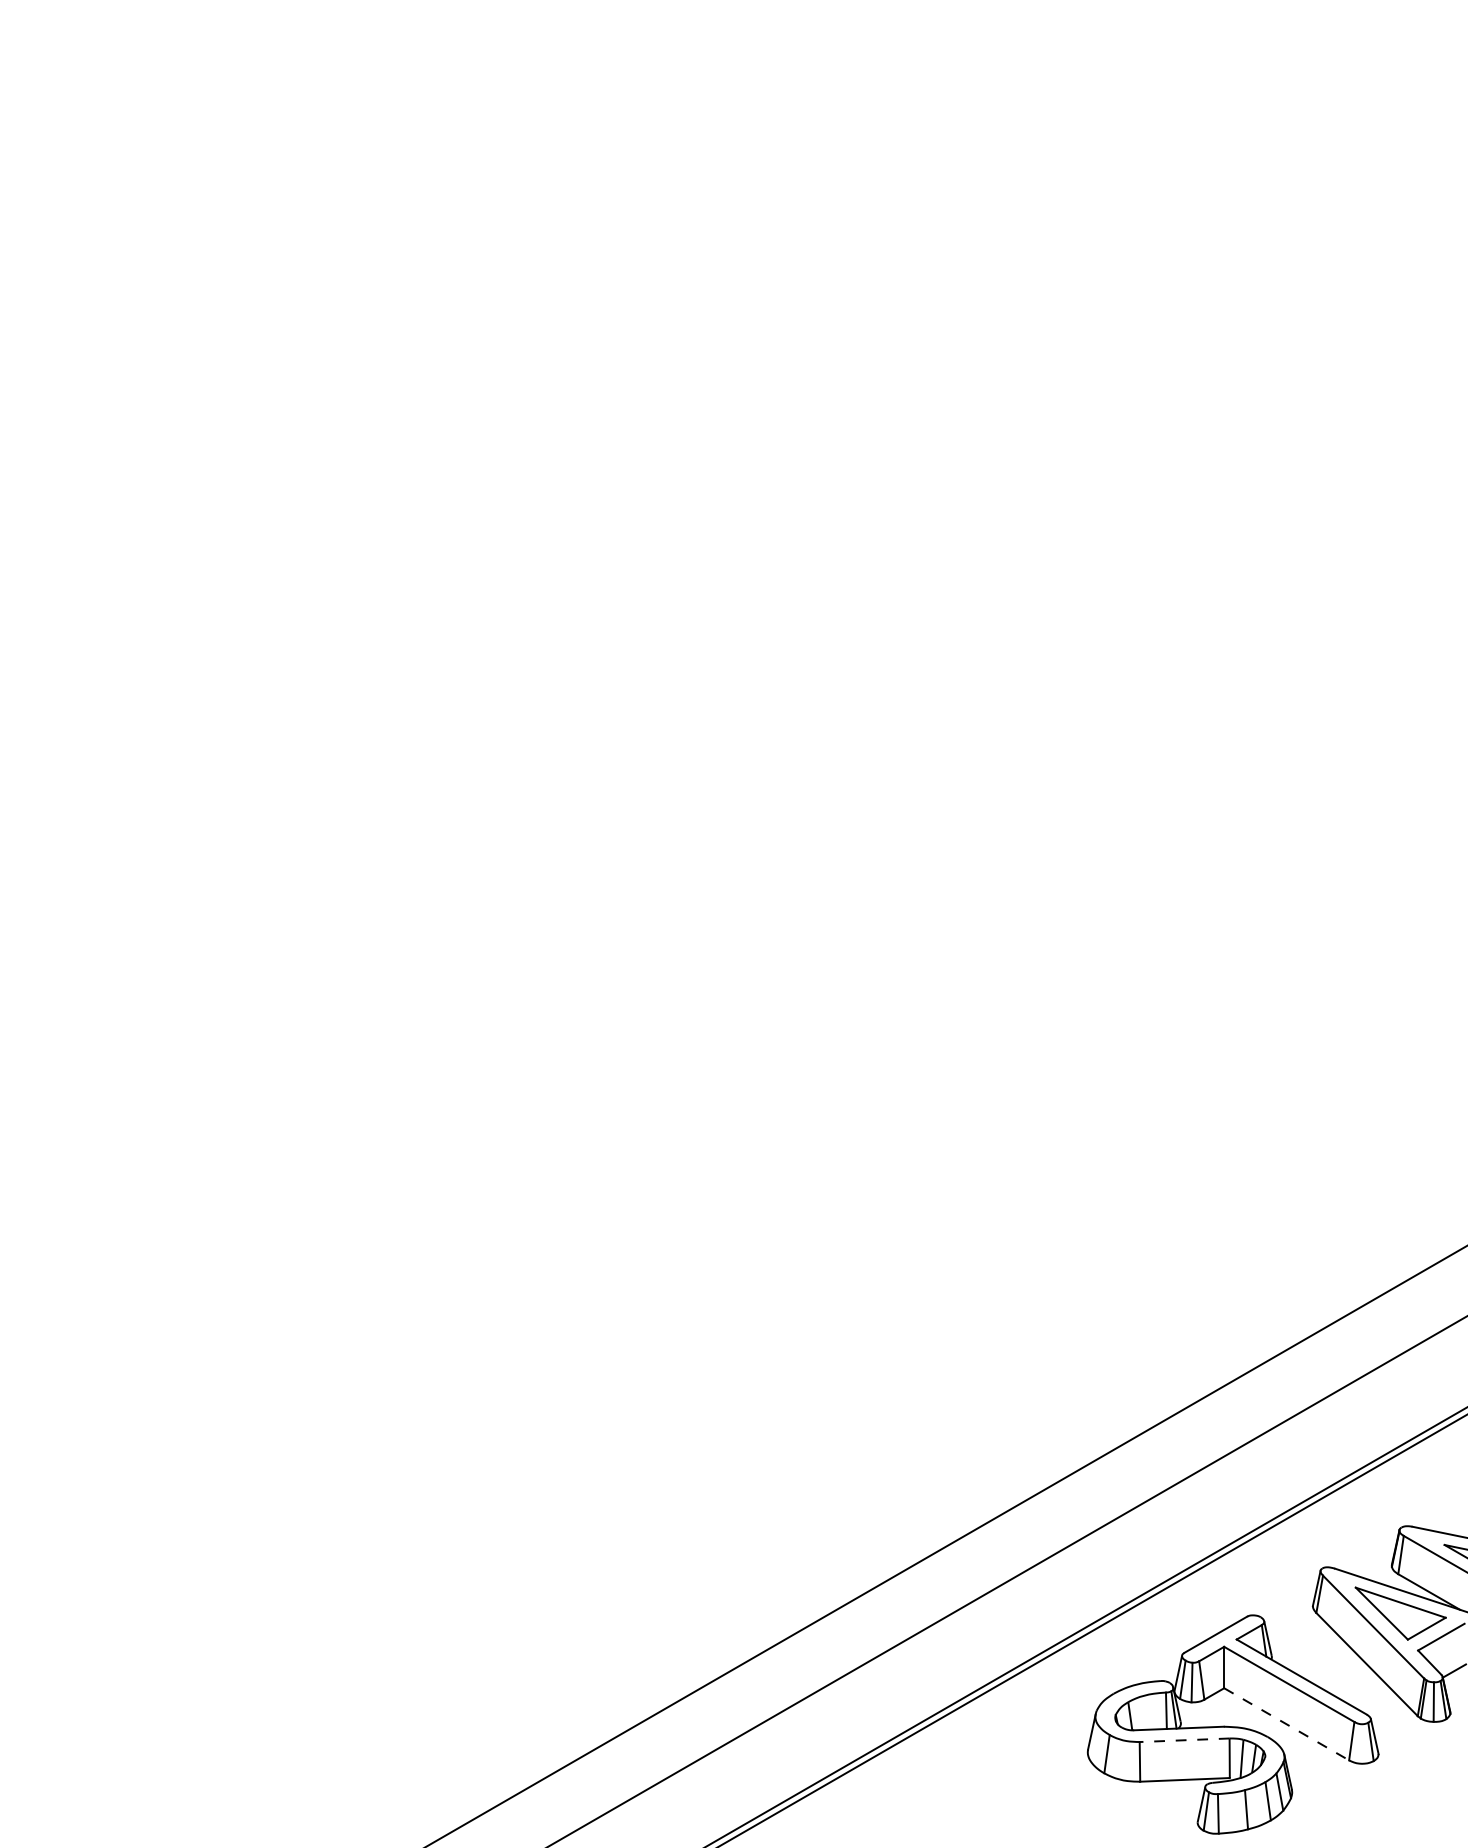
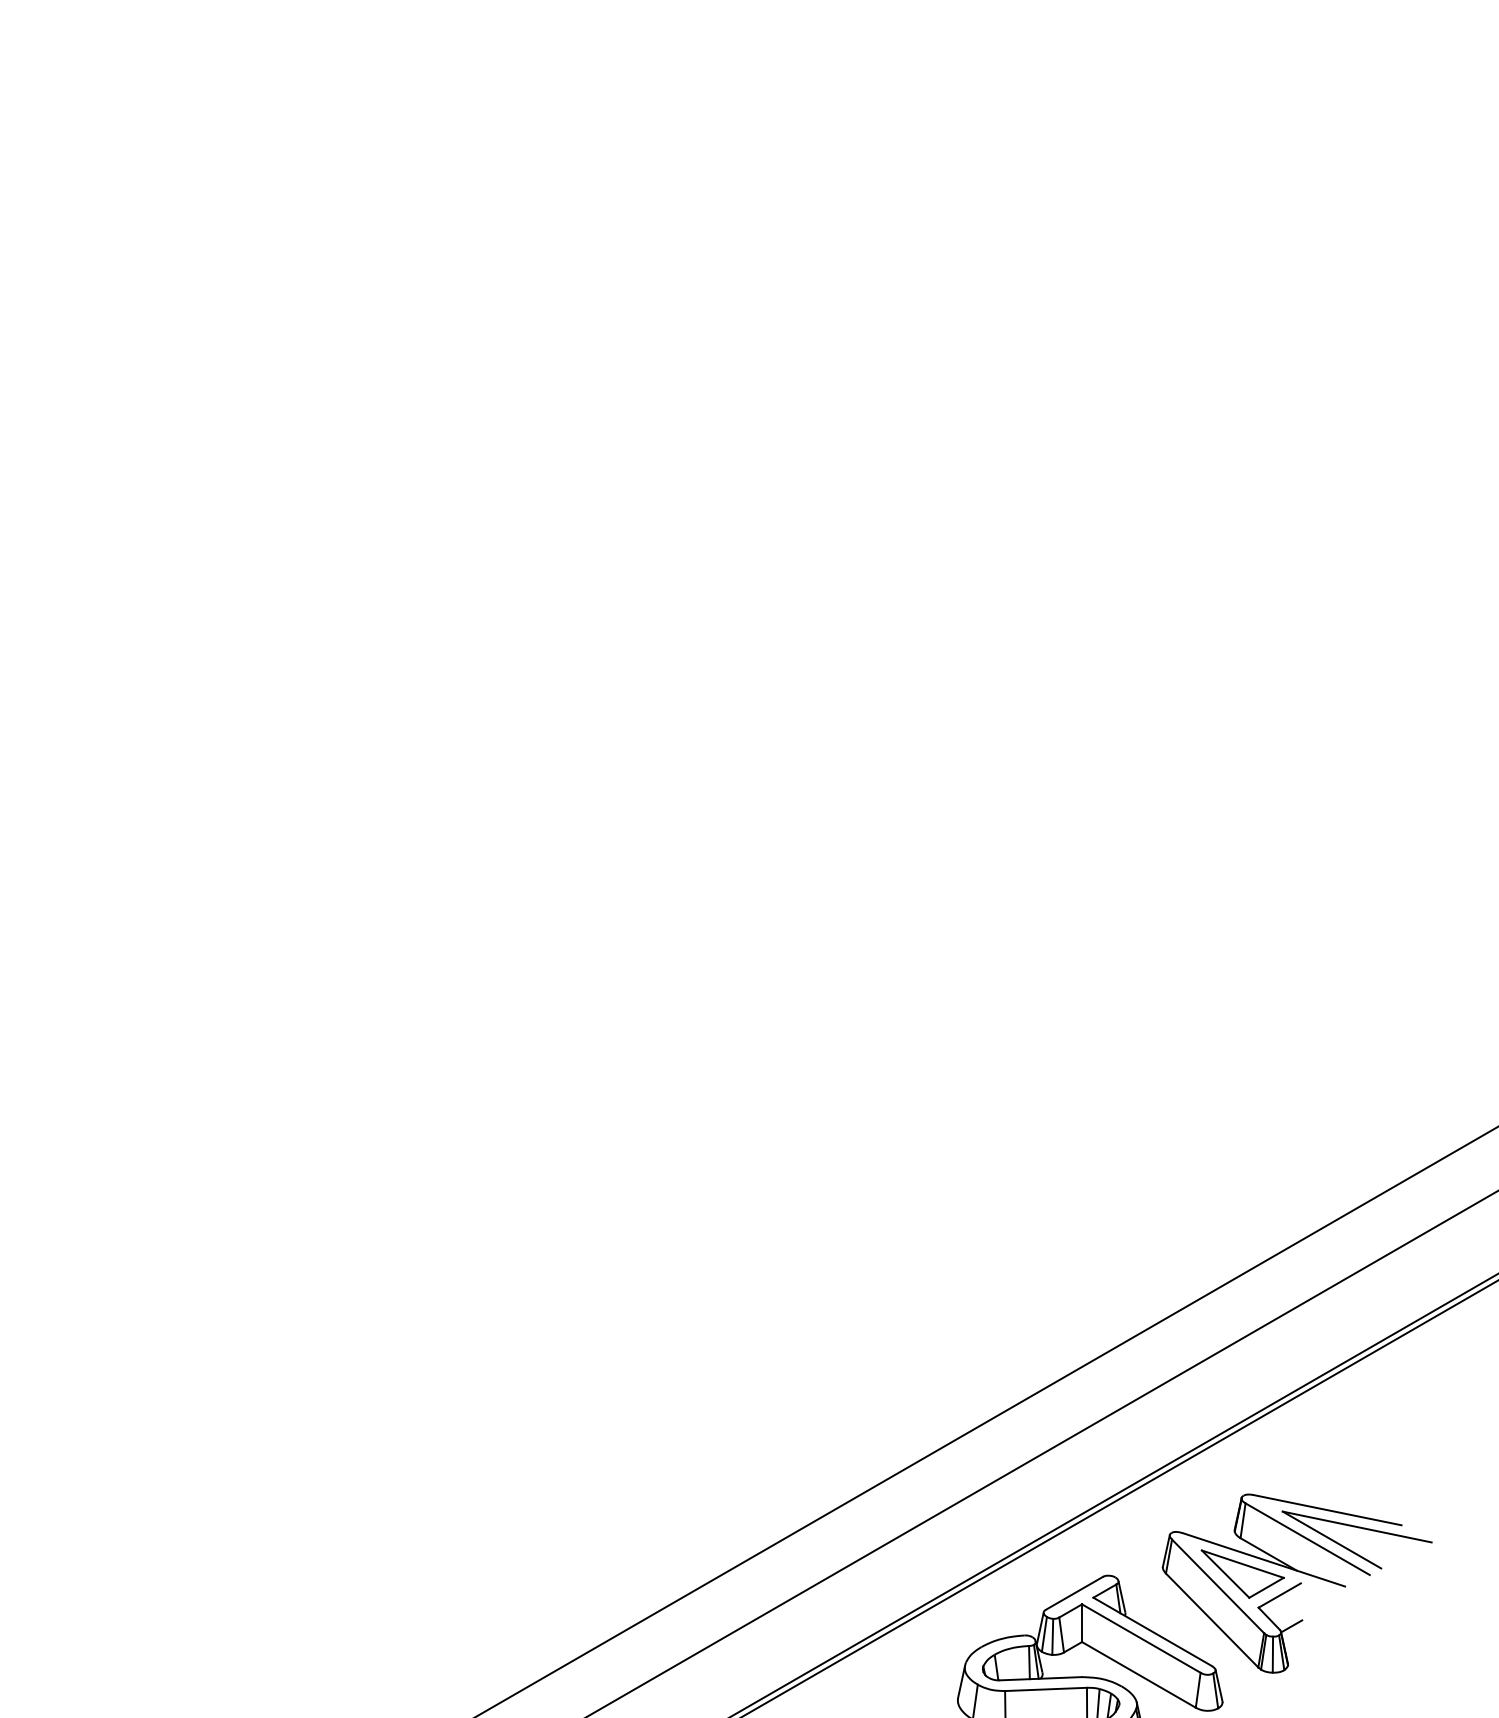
line: (1286, 1723) -> (1138, 1674), dashed -> solid
line: (1185, 1740) -> (1046, 1689), dashed -> solid

